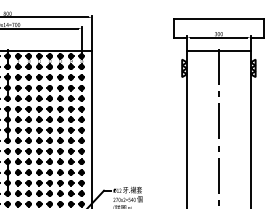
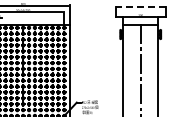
line: (218, 18) -> (140, 6), solid -> dashed

